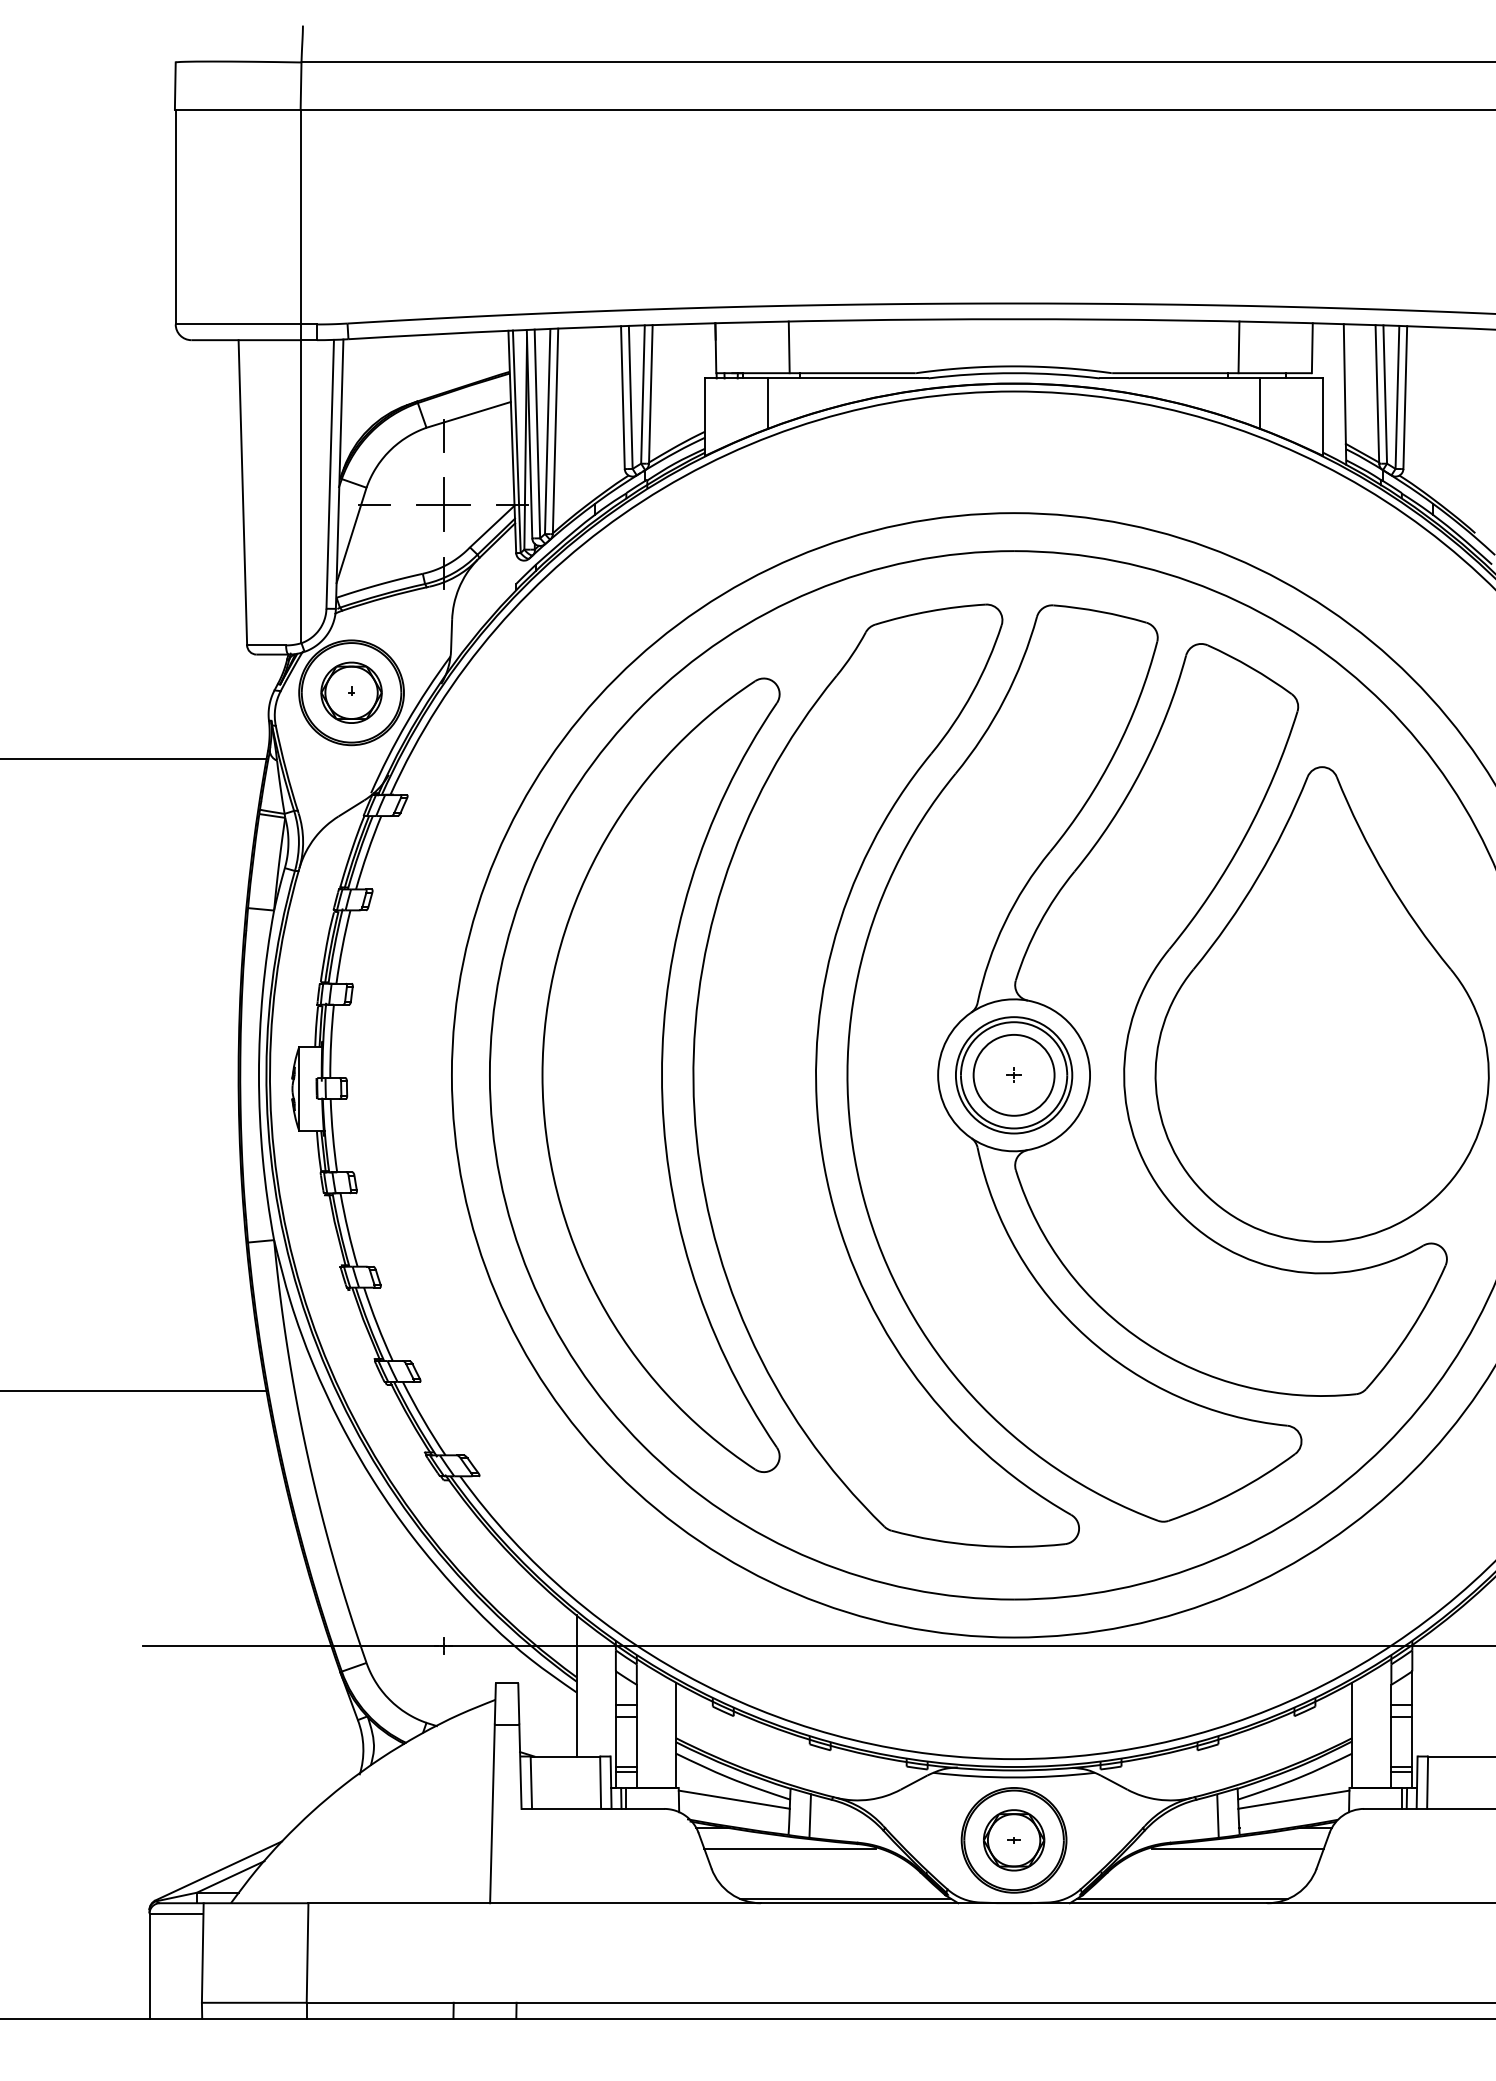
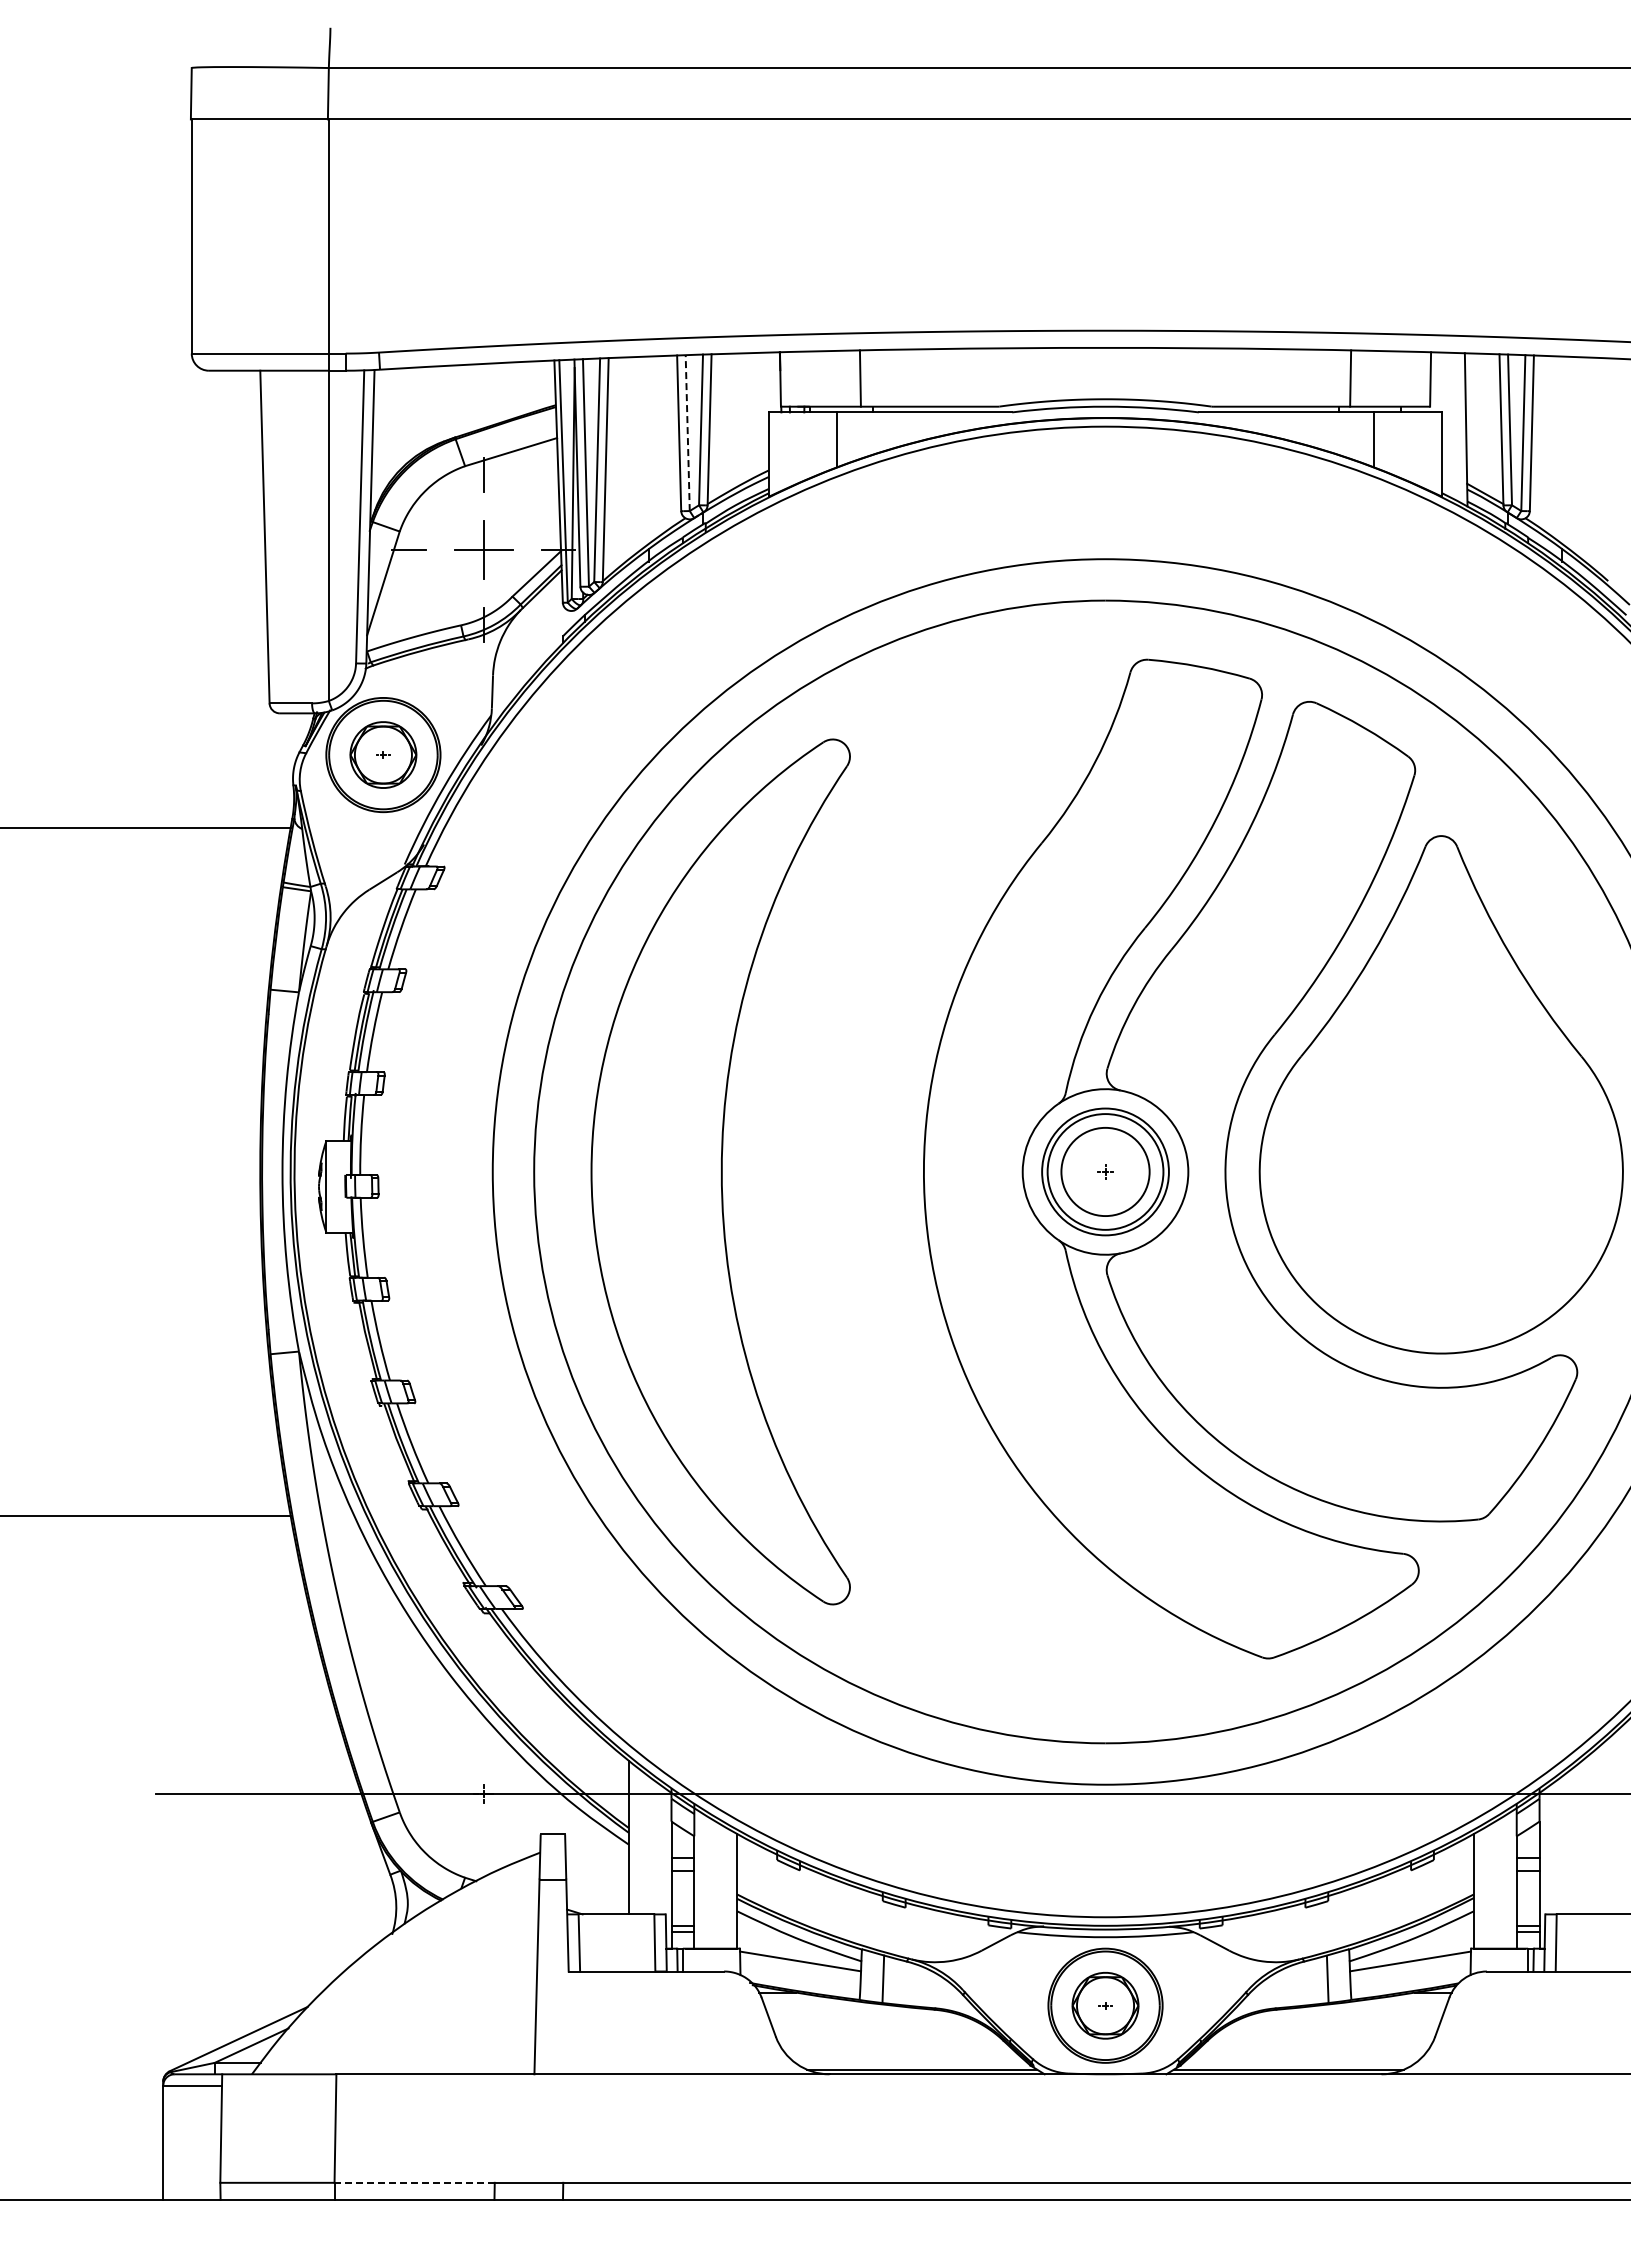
line: (630, 397) -> (687, 433), solid -> dashed
part: (816, 1075) -> (890, 1172), removed
line: (790, 1849) -> (861, 2015), removed
line: (1237, 1849) -> (1349, 2015), removed
line: (380, 2002) -> (414, 2182), solid -> dashed

